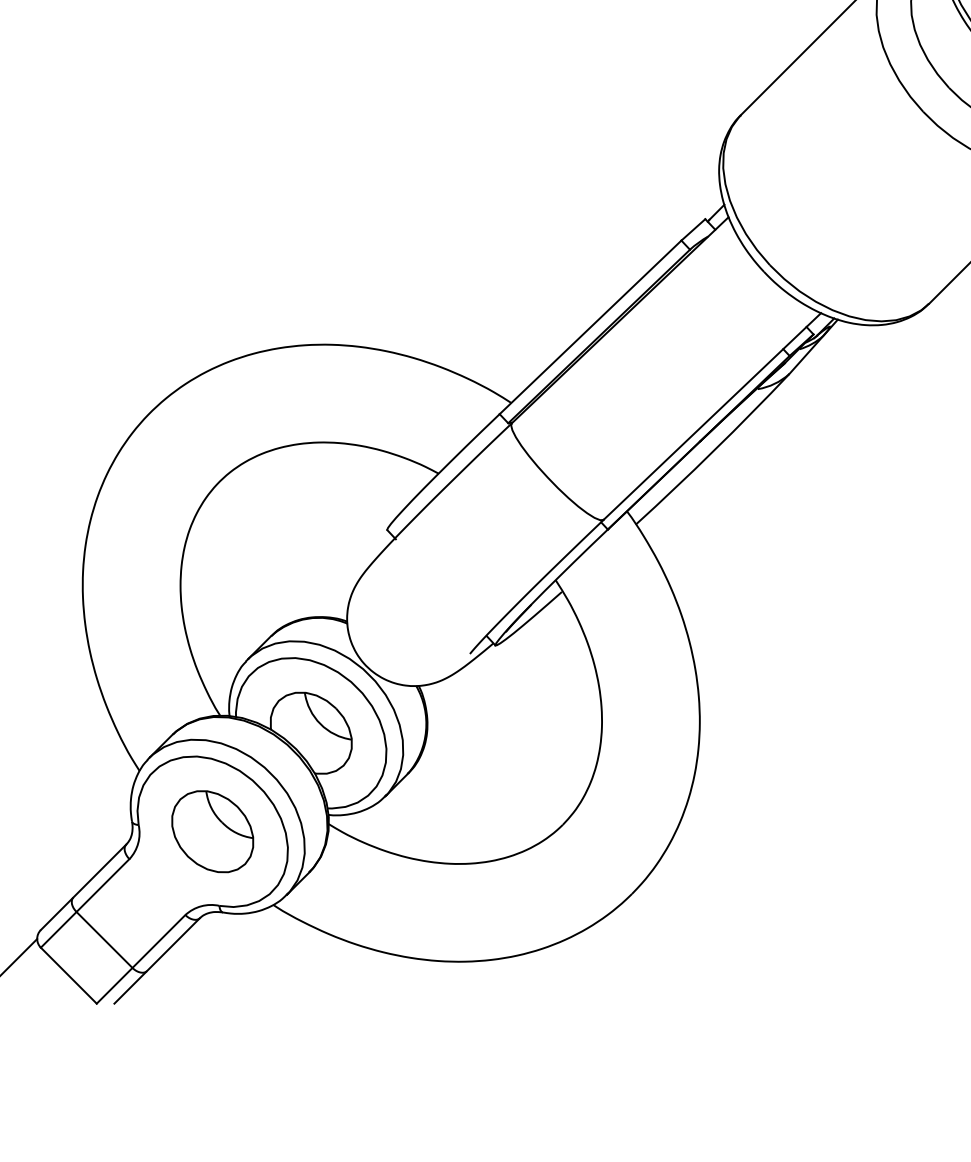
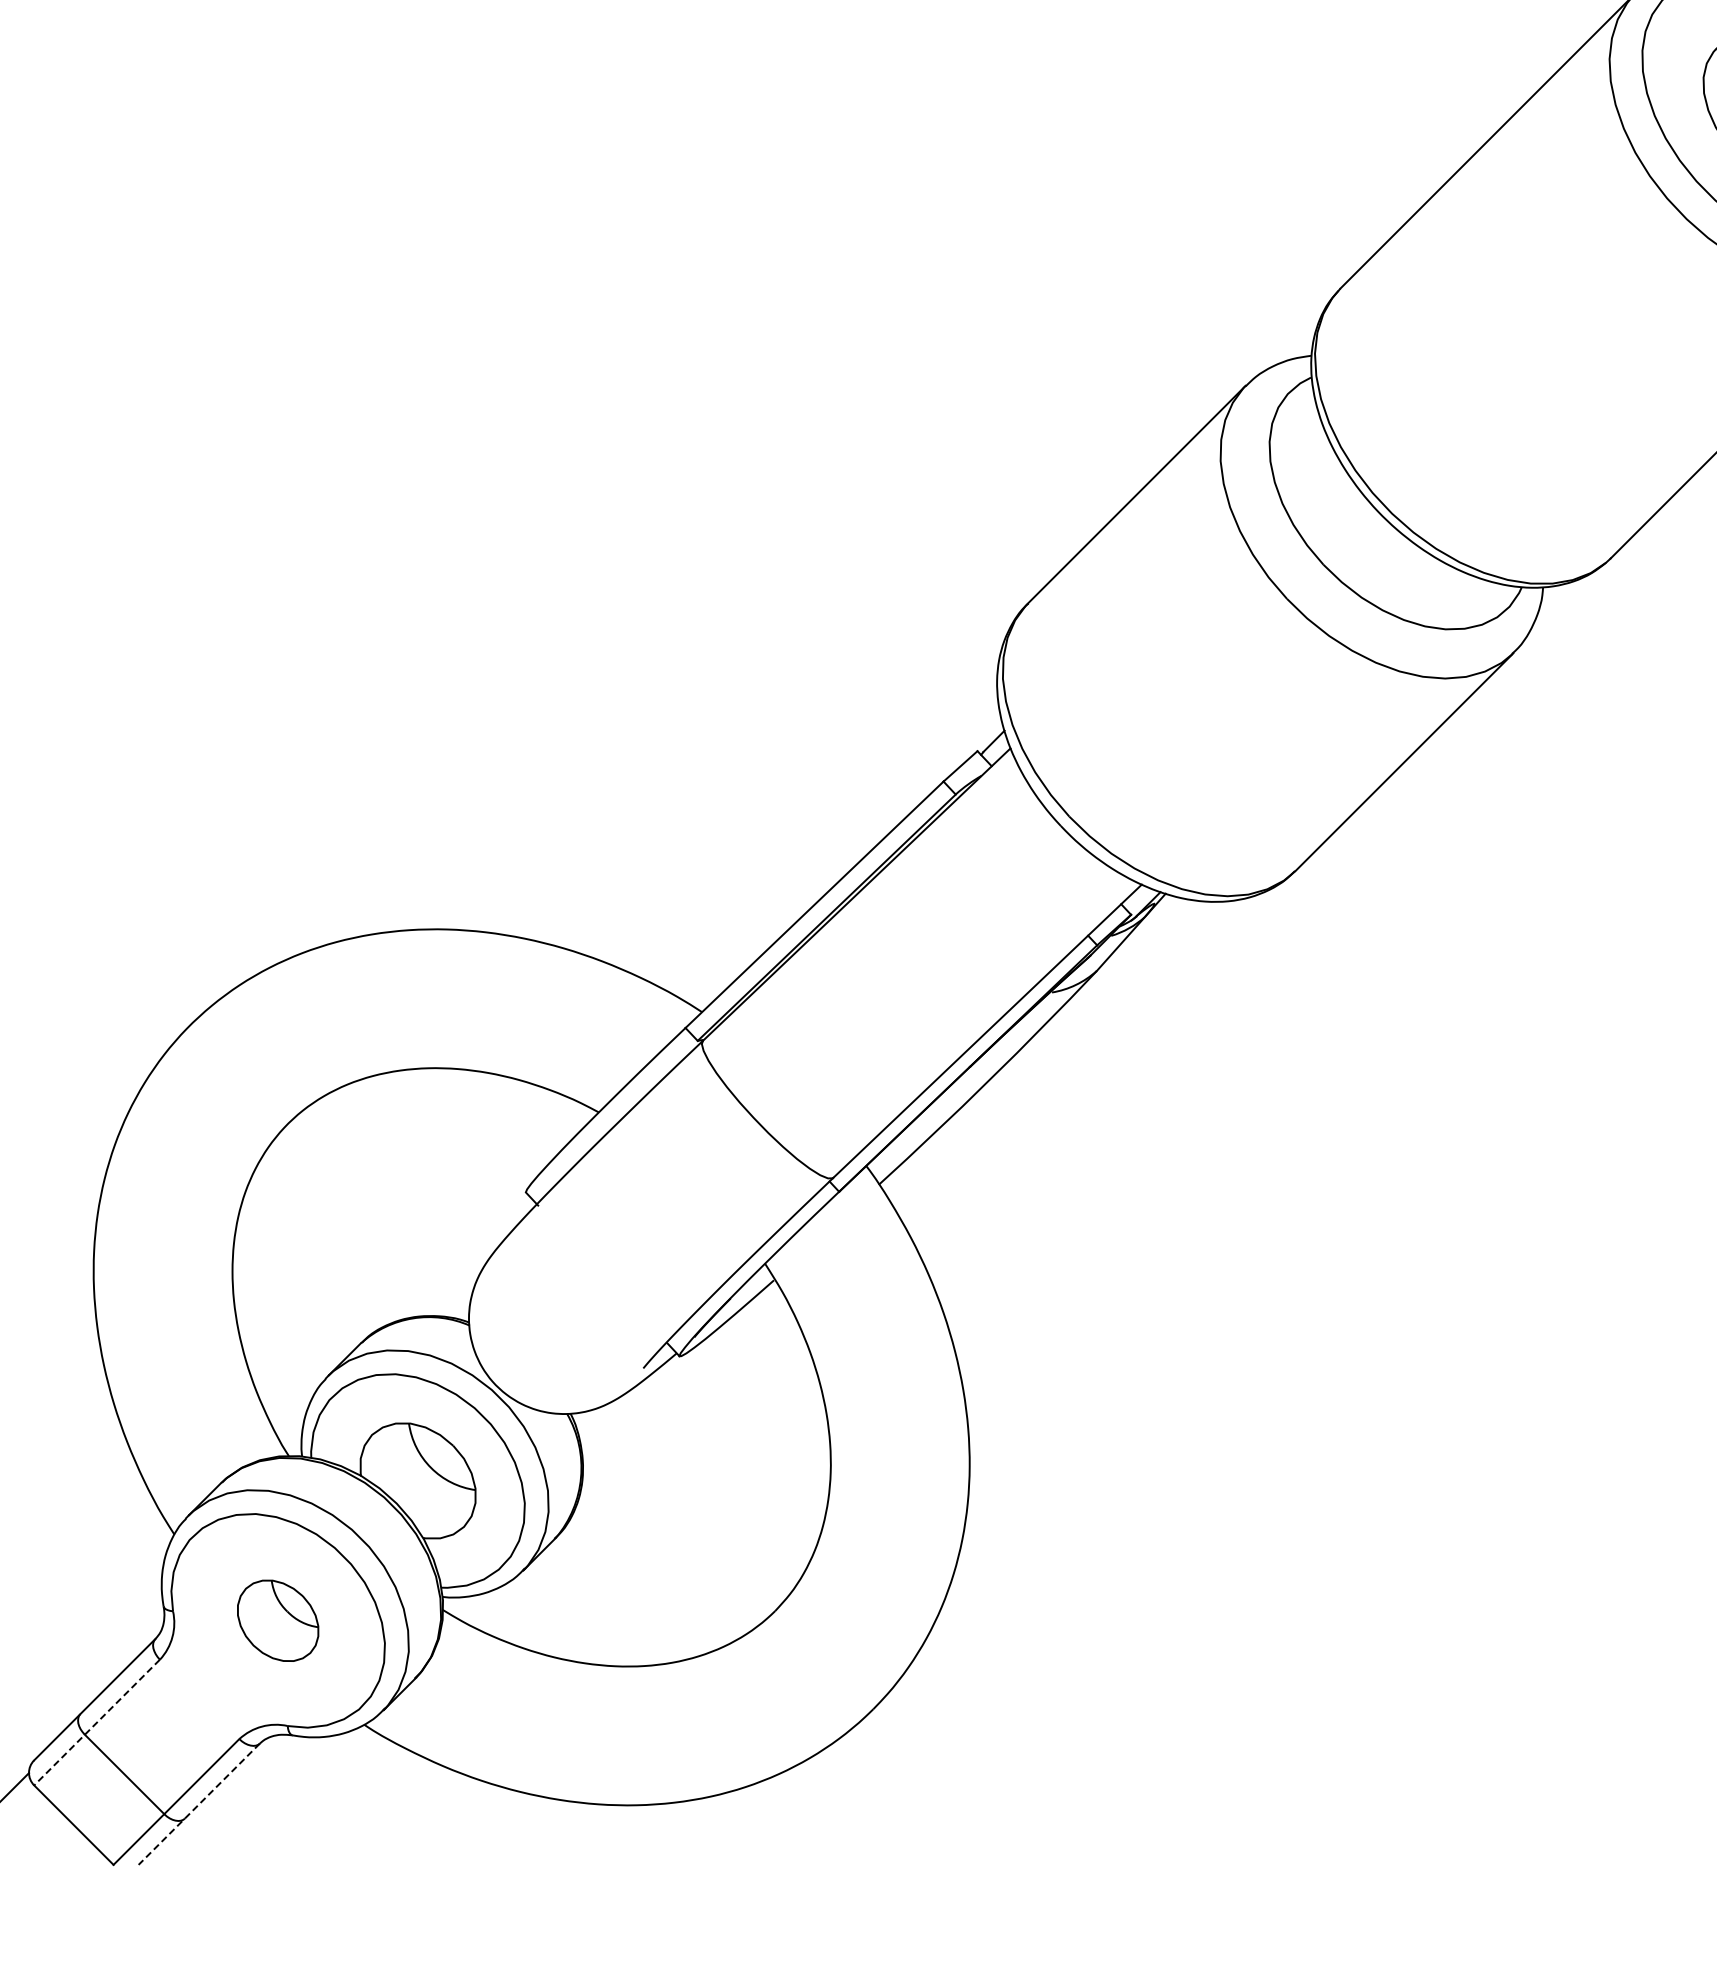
part: (212, 831) -> (277, 1620), size x0.7
line: (85, 903) -> (97, 1722), solid -> dashed
line: (157, 961) -> (199, 1804), solid -> dashed

